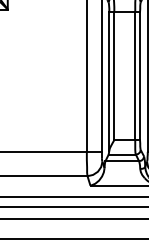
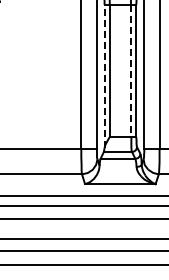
line: (135, 76) -> (131, 71), solid -> dashed
line: (109, 81) -> (104, 76), solid -> dashed

